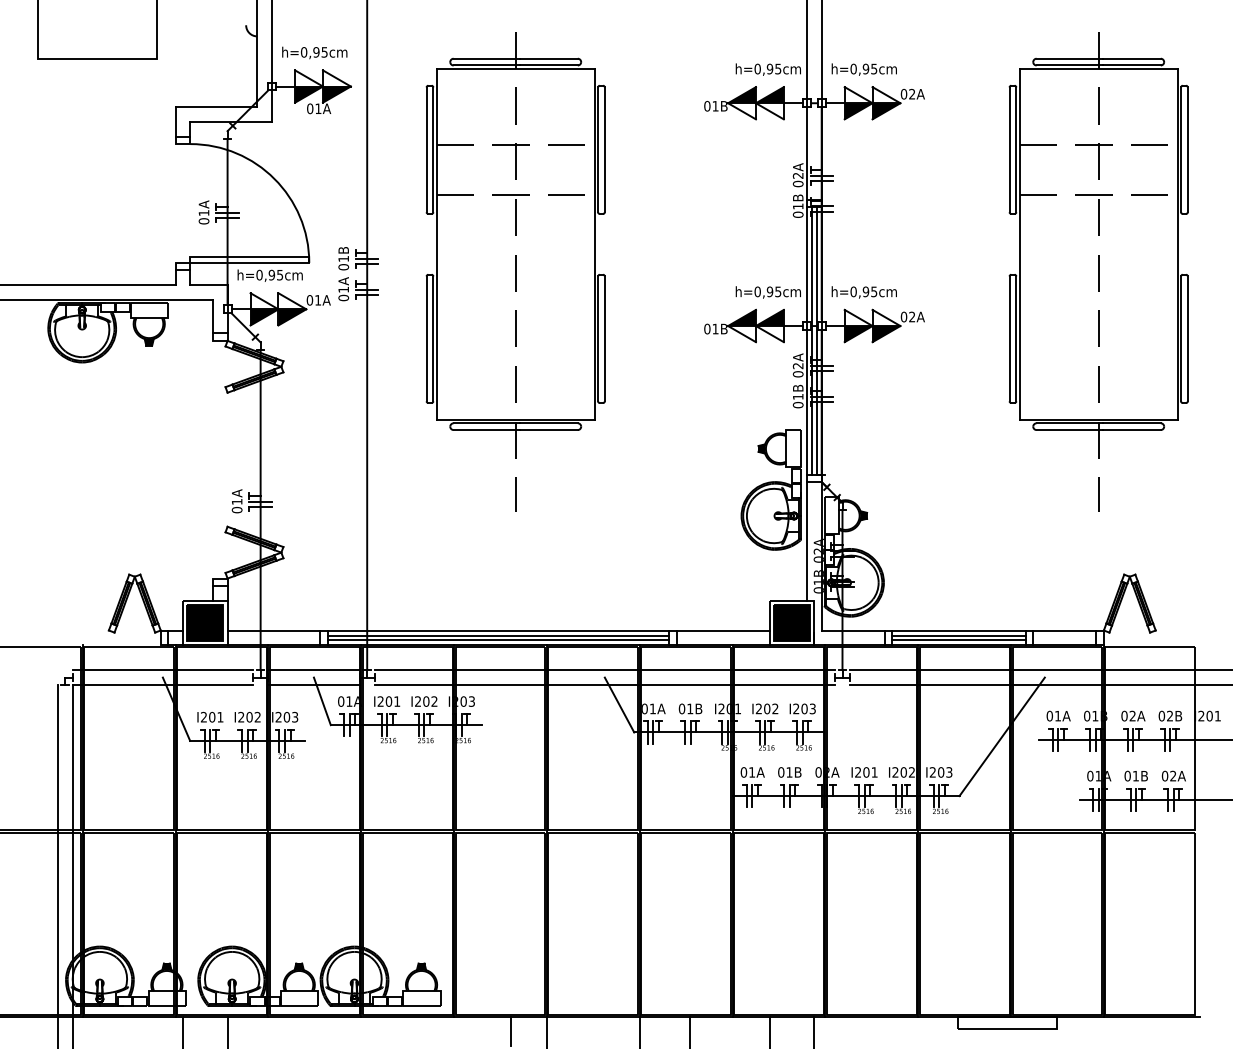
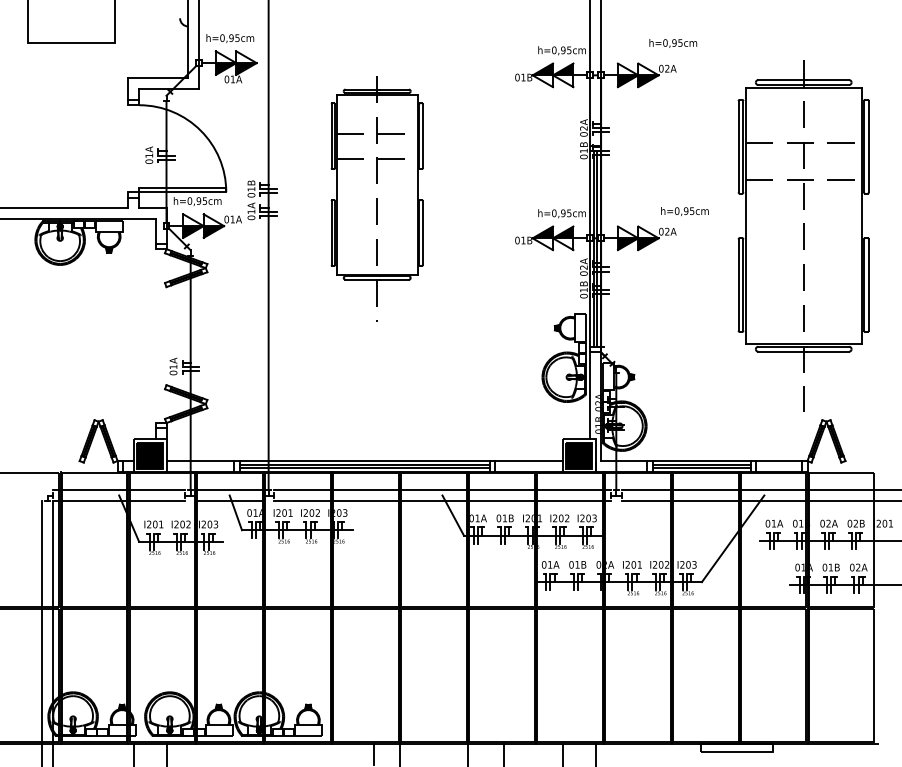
text: (863, 69) -> (672, 43), moved
part: (515, 271) -> (377, 198), size x0.7
part: (1098, 271) -> (803, 235), moved
text: (863, 292) -> (684, 211), moved

